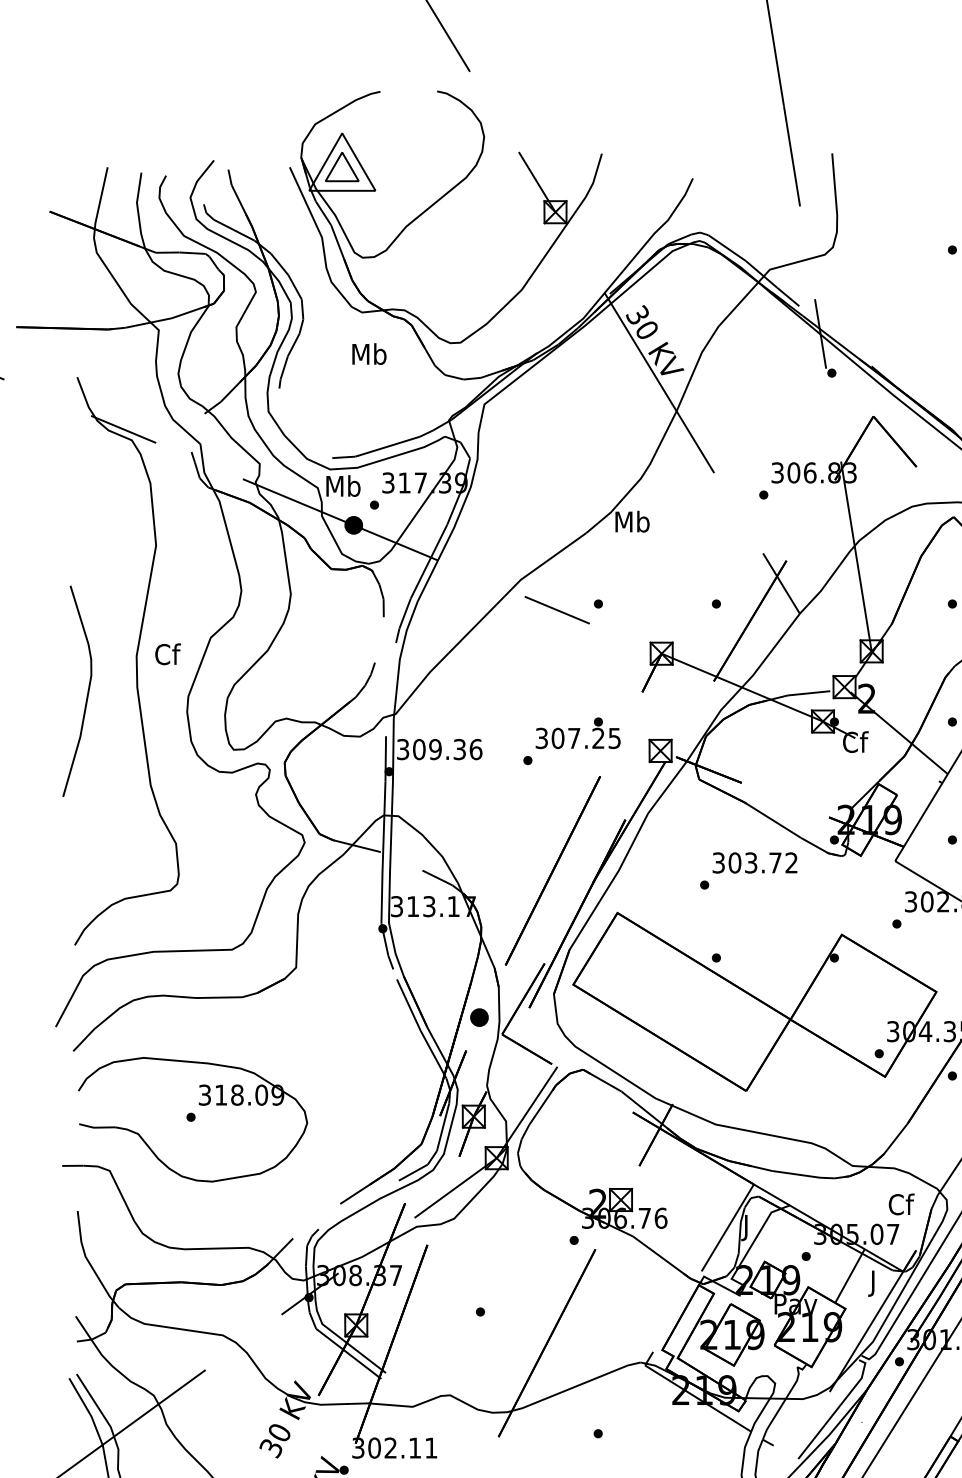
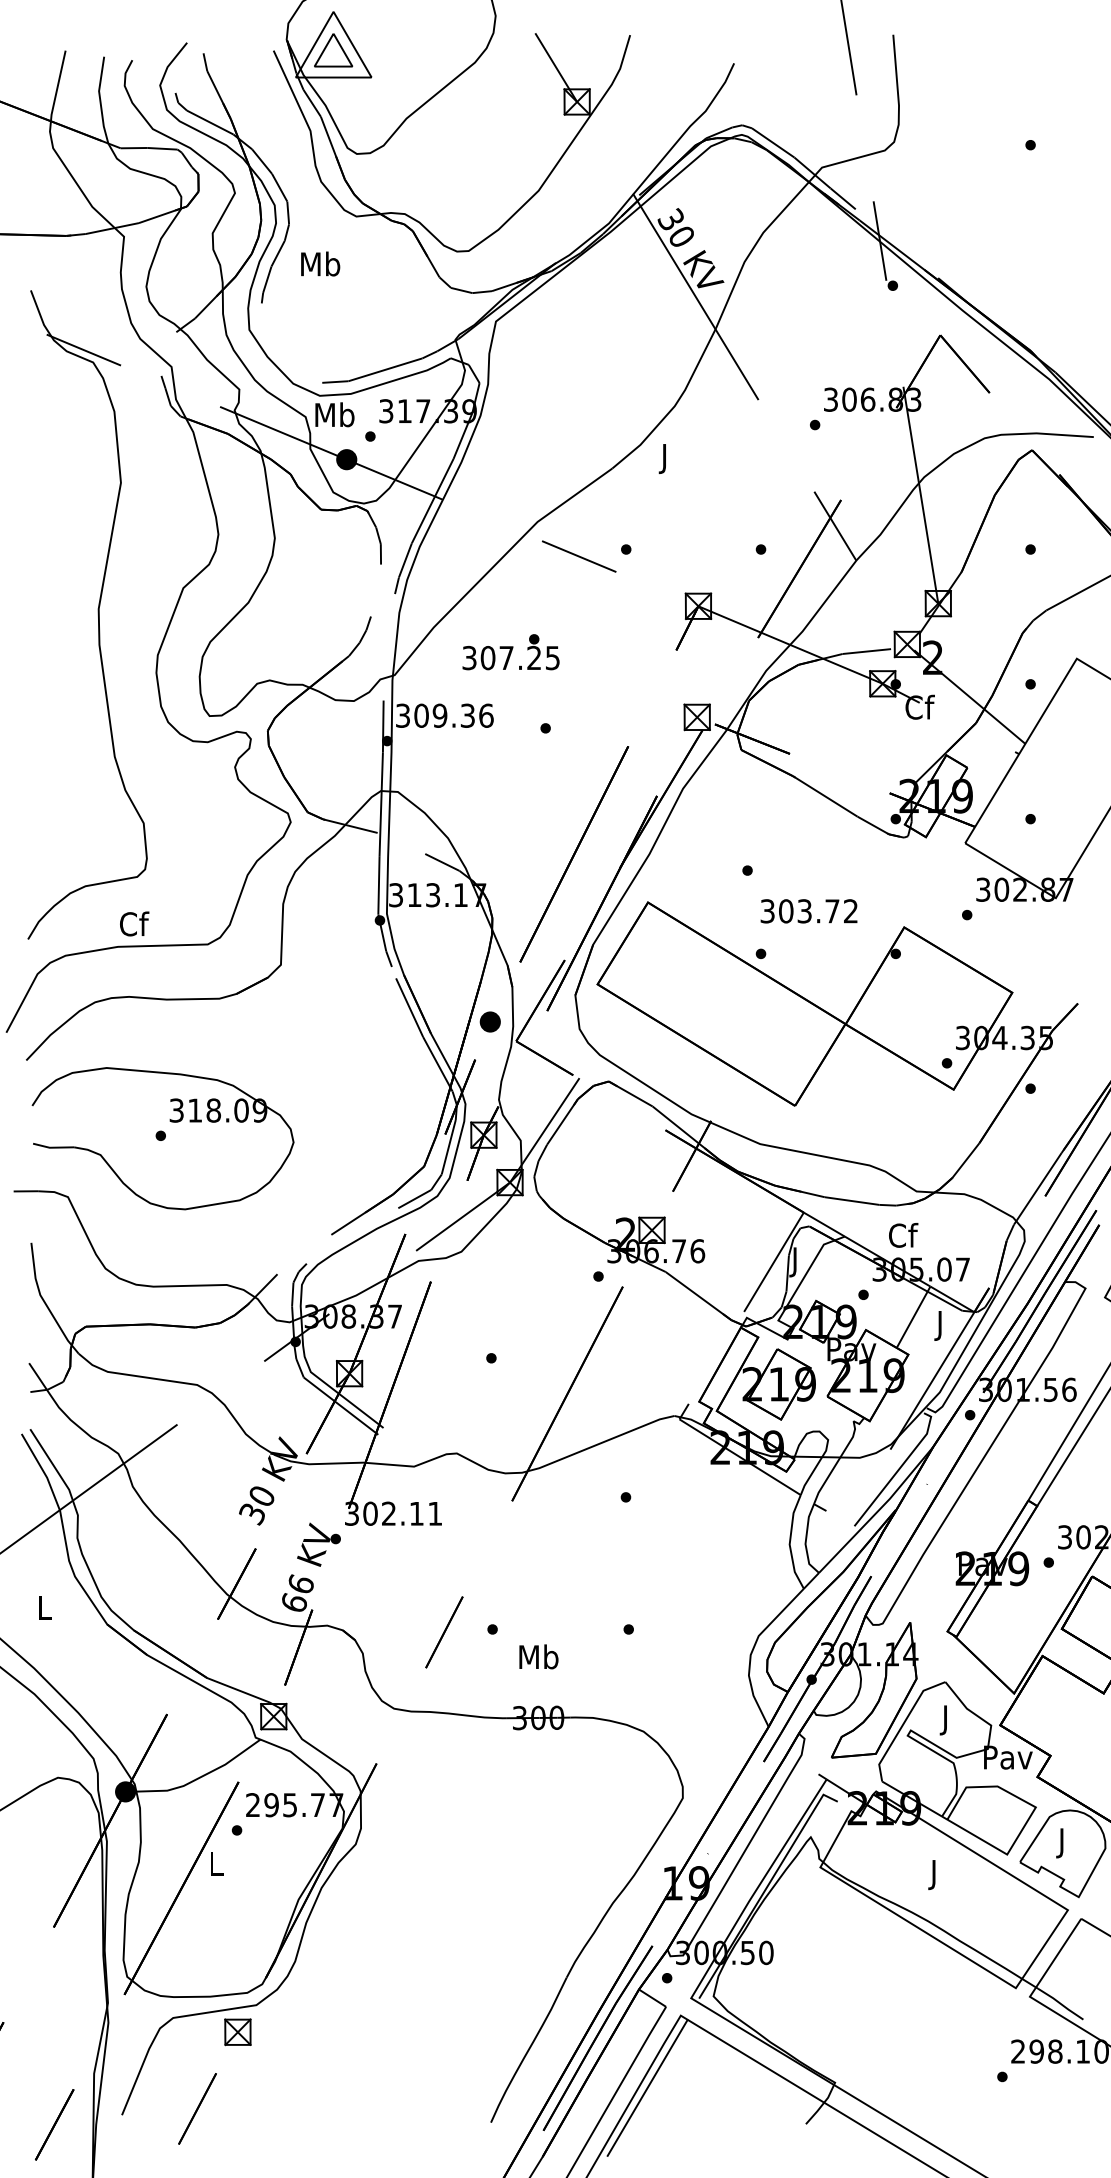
text: (369, 353) -> (320, 263), moved
text: (631, 524) -> (664, 458), Mb -> J
text: (167, 653) -> (134, 923), moved
curve: (87, 691) -> (42, 649), removed
text: (577, 733) -> (510, 652), moved
text: (754, 863) -> (808, 911), moved
text: (901, 1204) -> (903, 1235), moved

